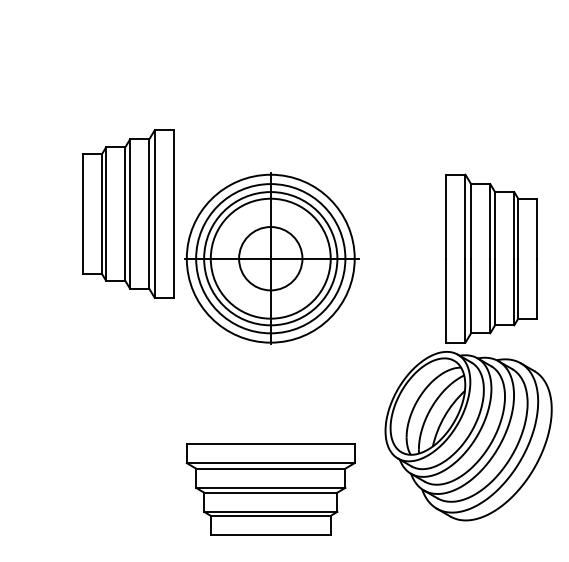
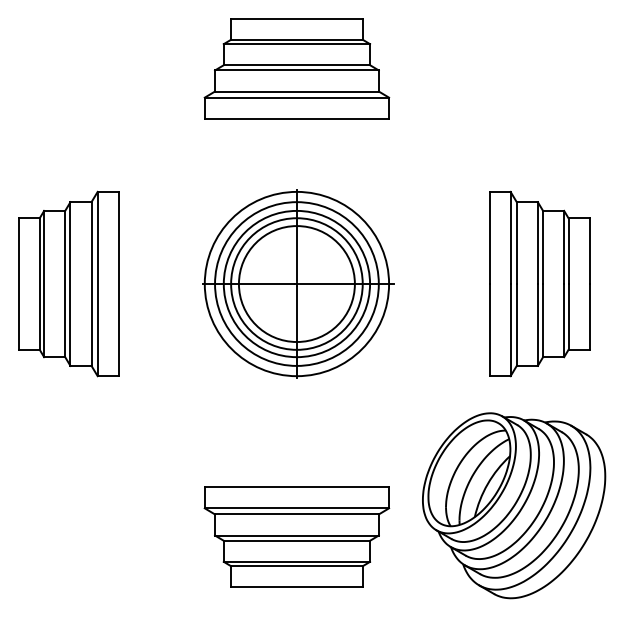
part: (270, 62) -> (296, 68), added
part: (128, 213) -> (68, 283), moved
circle: (270, 259) -> (296, 284), size x1.67
part: (469, 435) -> (514, 505), moved

